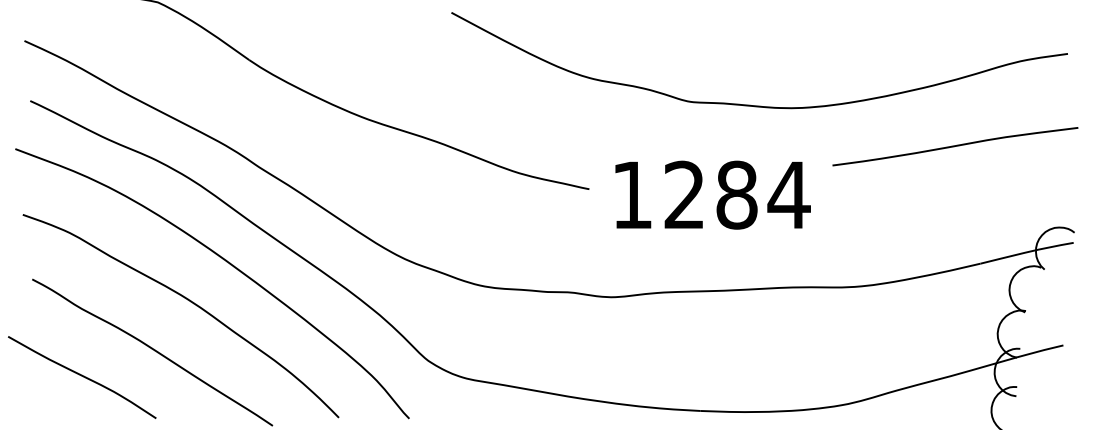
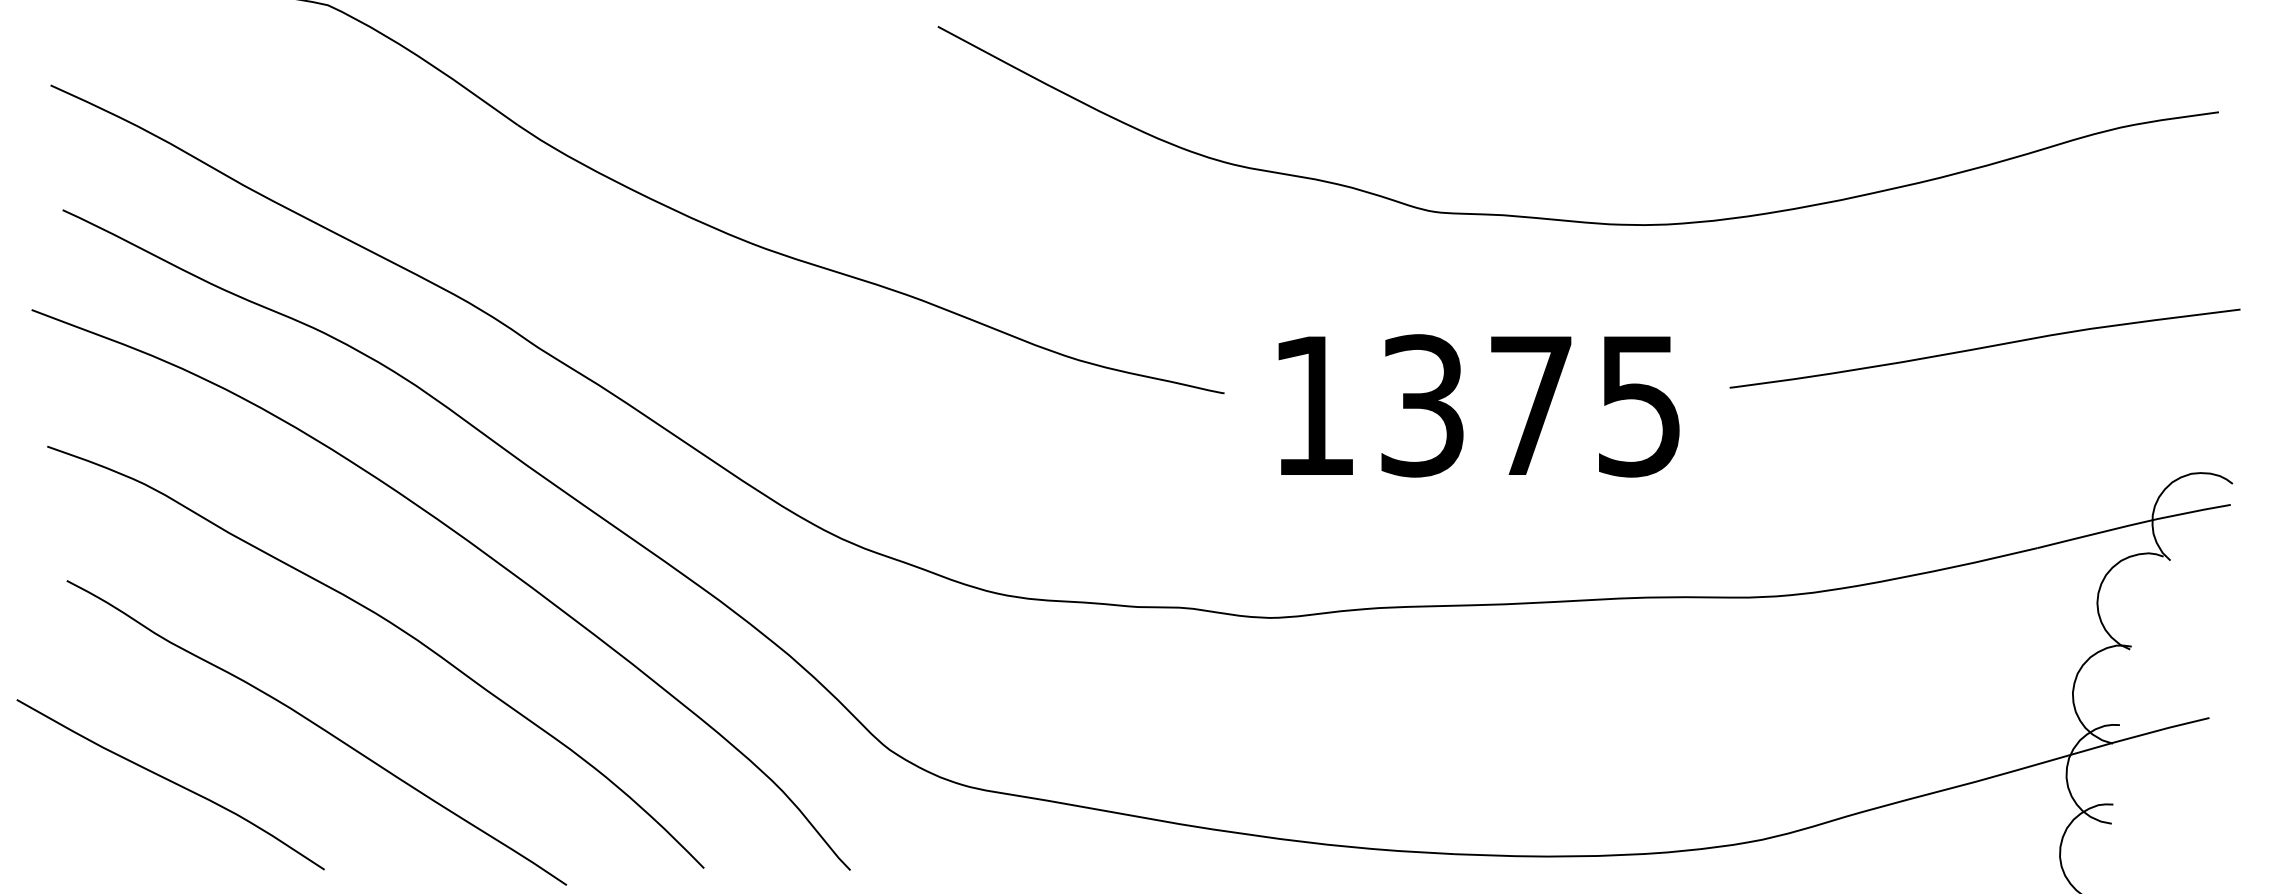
curve: (955, 146) -> (1985, 348), moved
text: (737, 194) -> (1532, 404), 1284 -> 1375

